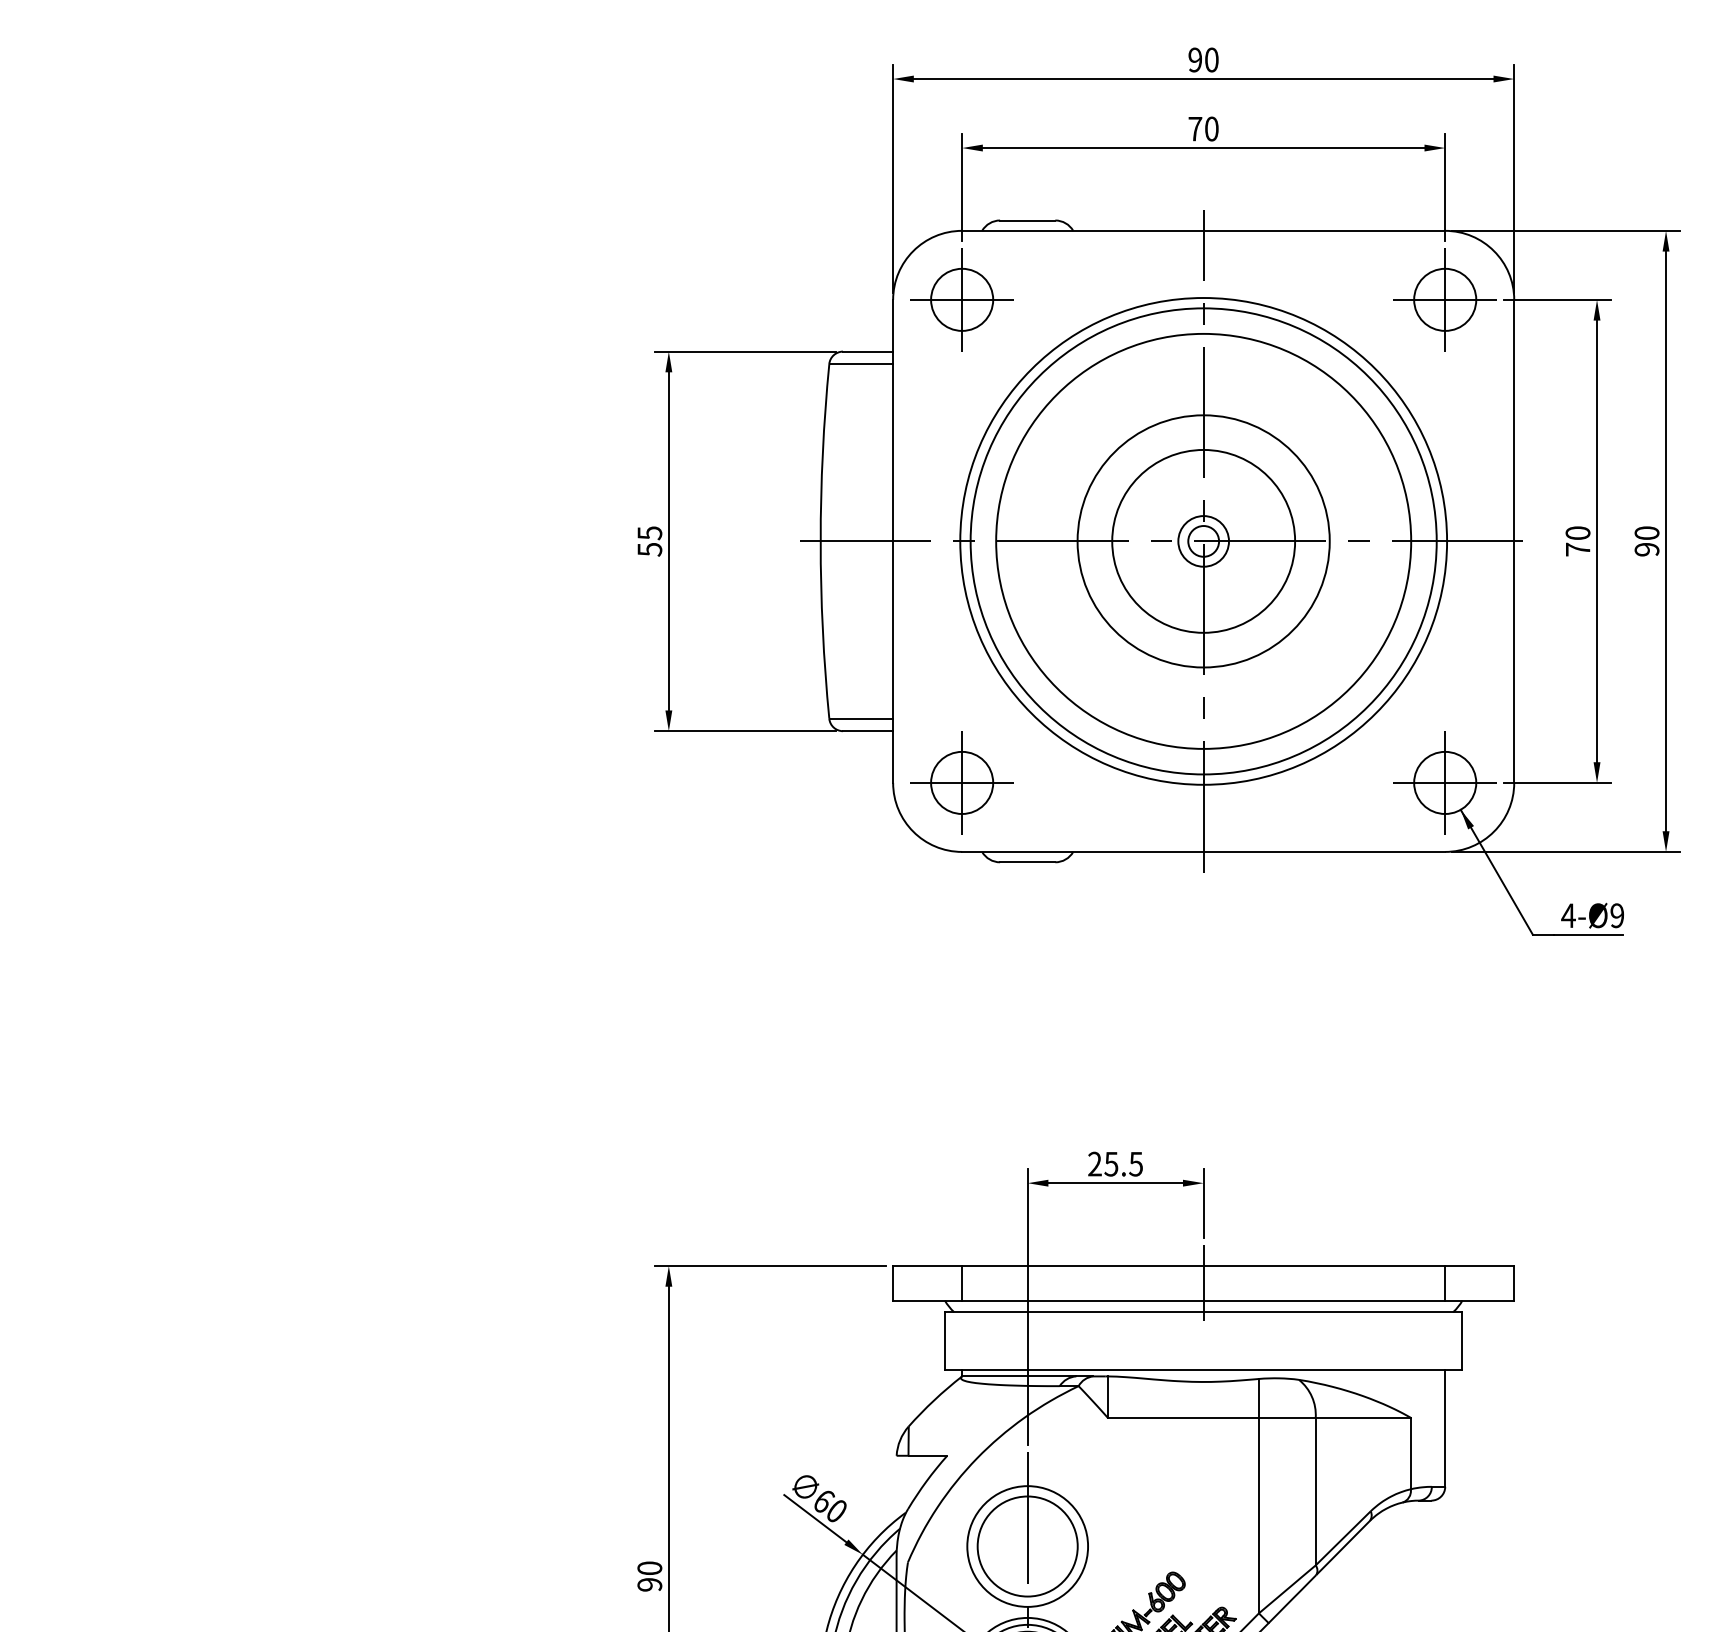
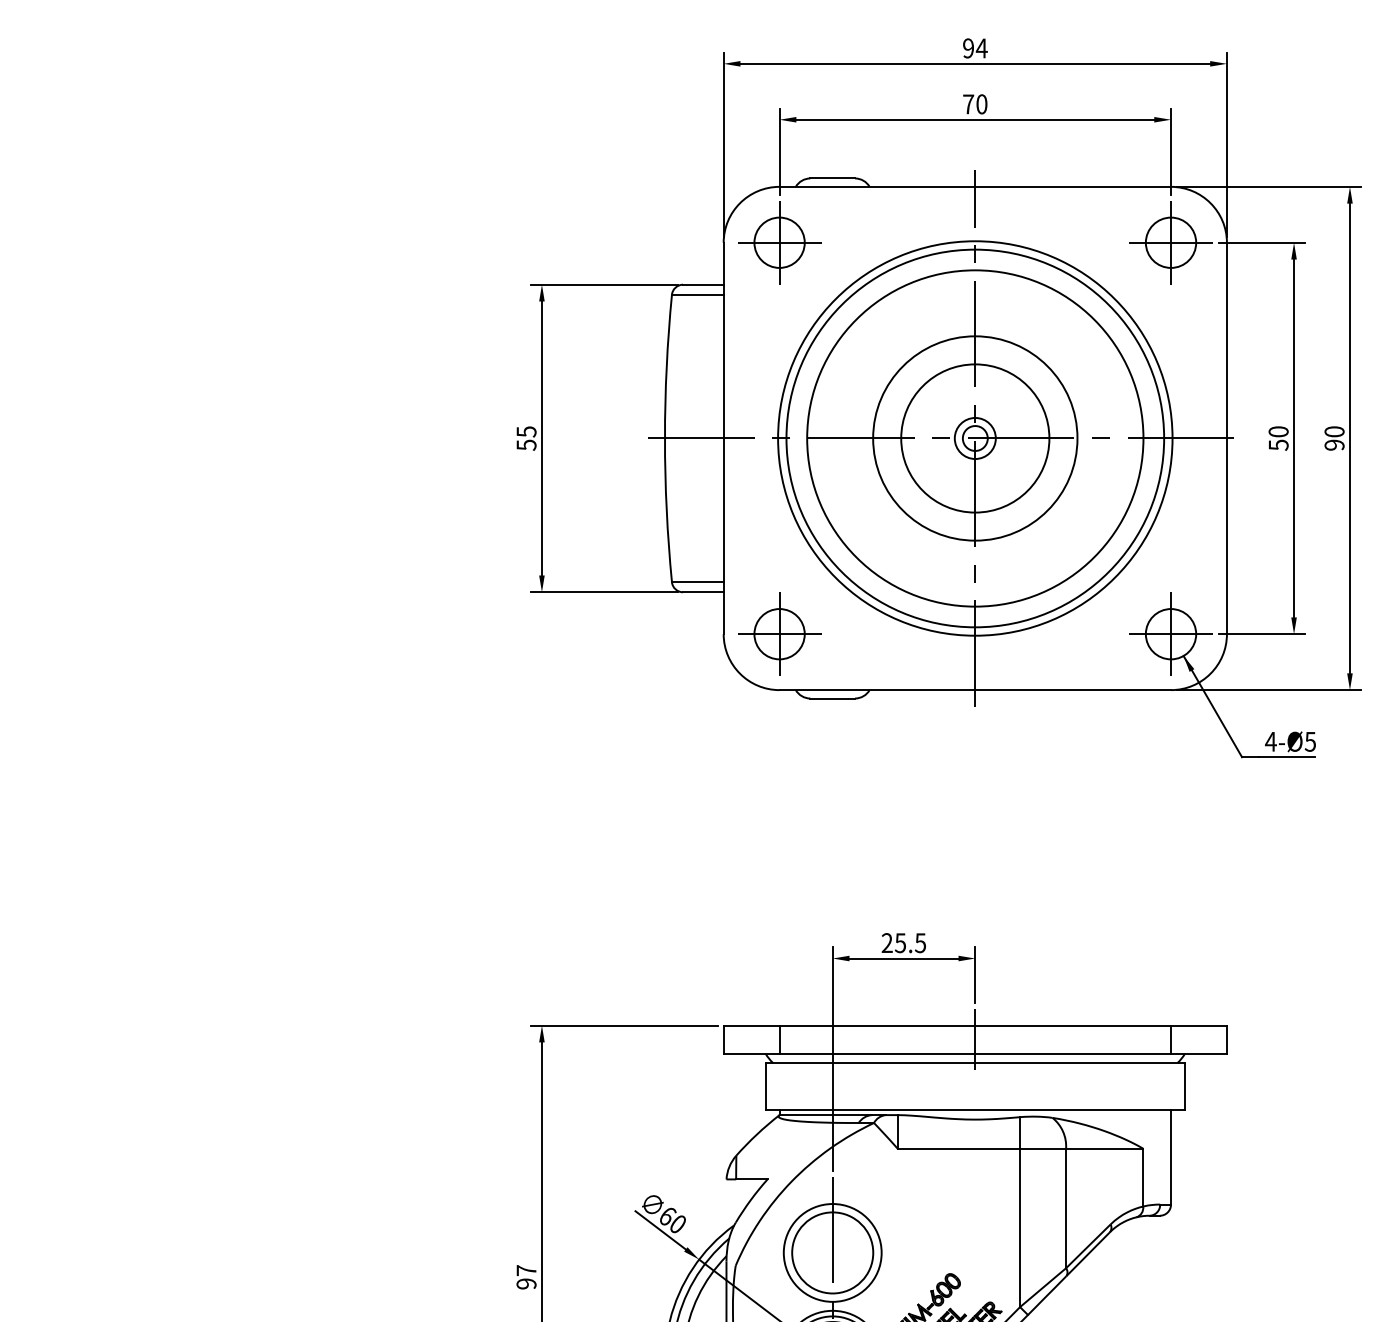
text: (1211, 59) -> (981, 48), 90 -> 94
text: (1578, 549) -> (1279, 445), 70 -> 50
text: (1617, 915) -> (1310, 741), 4-Ø9 -> 4-Ø5
text: (649, 1568) -> (526, 1270), 90 -> 97

